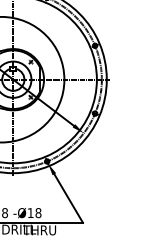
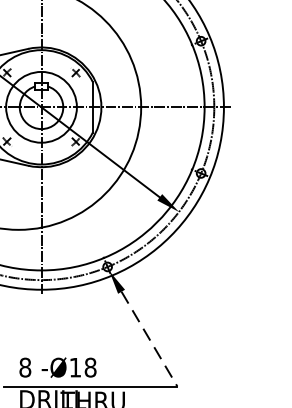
line: (68, 198) -> (149, 339), solid -> dashed

